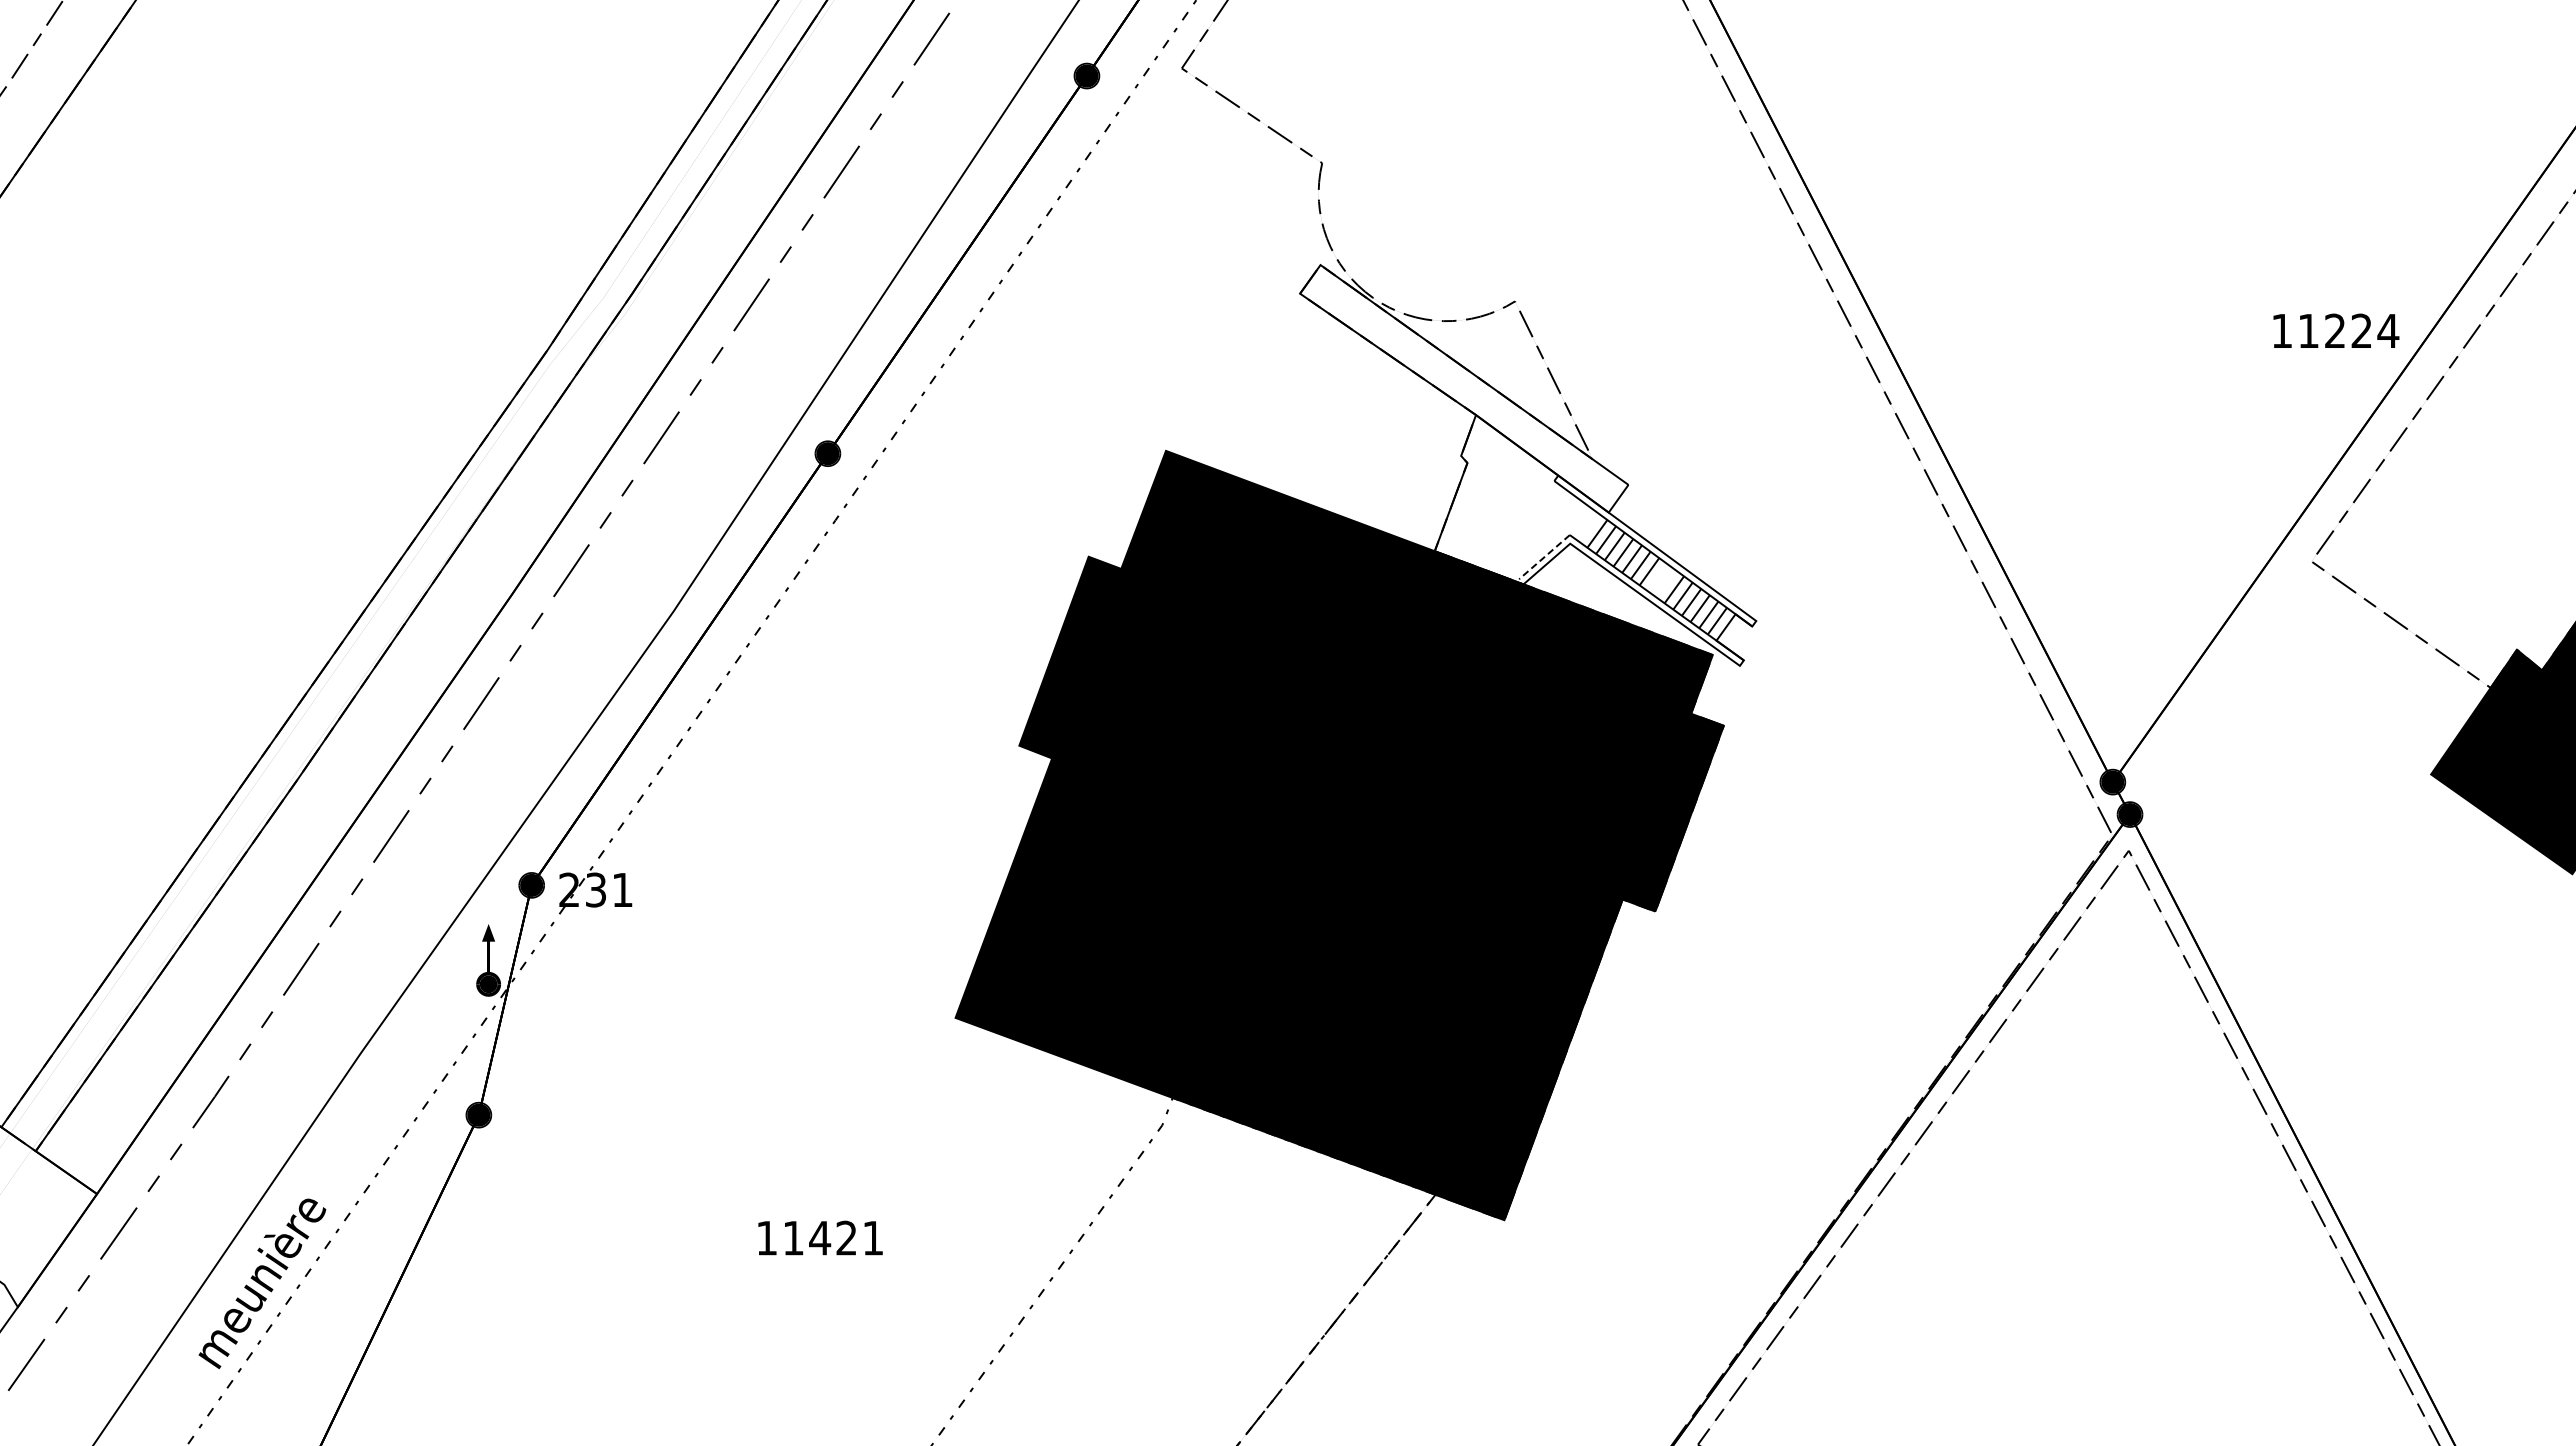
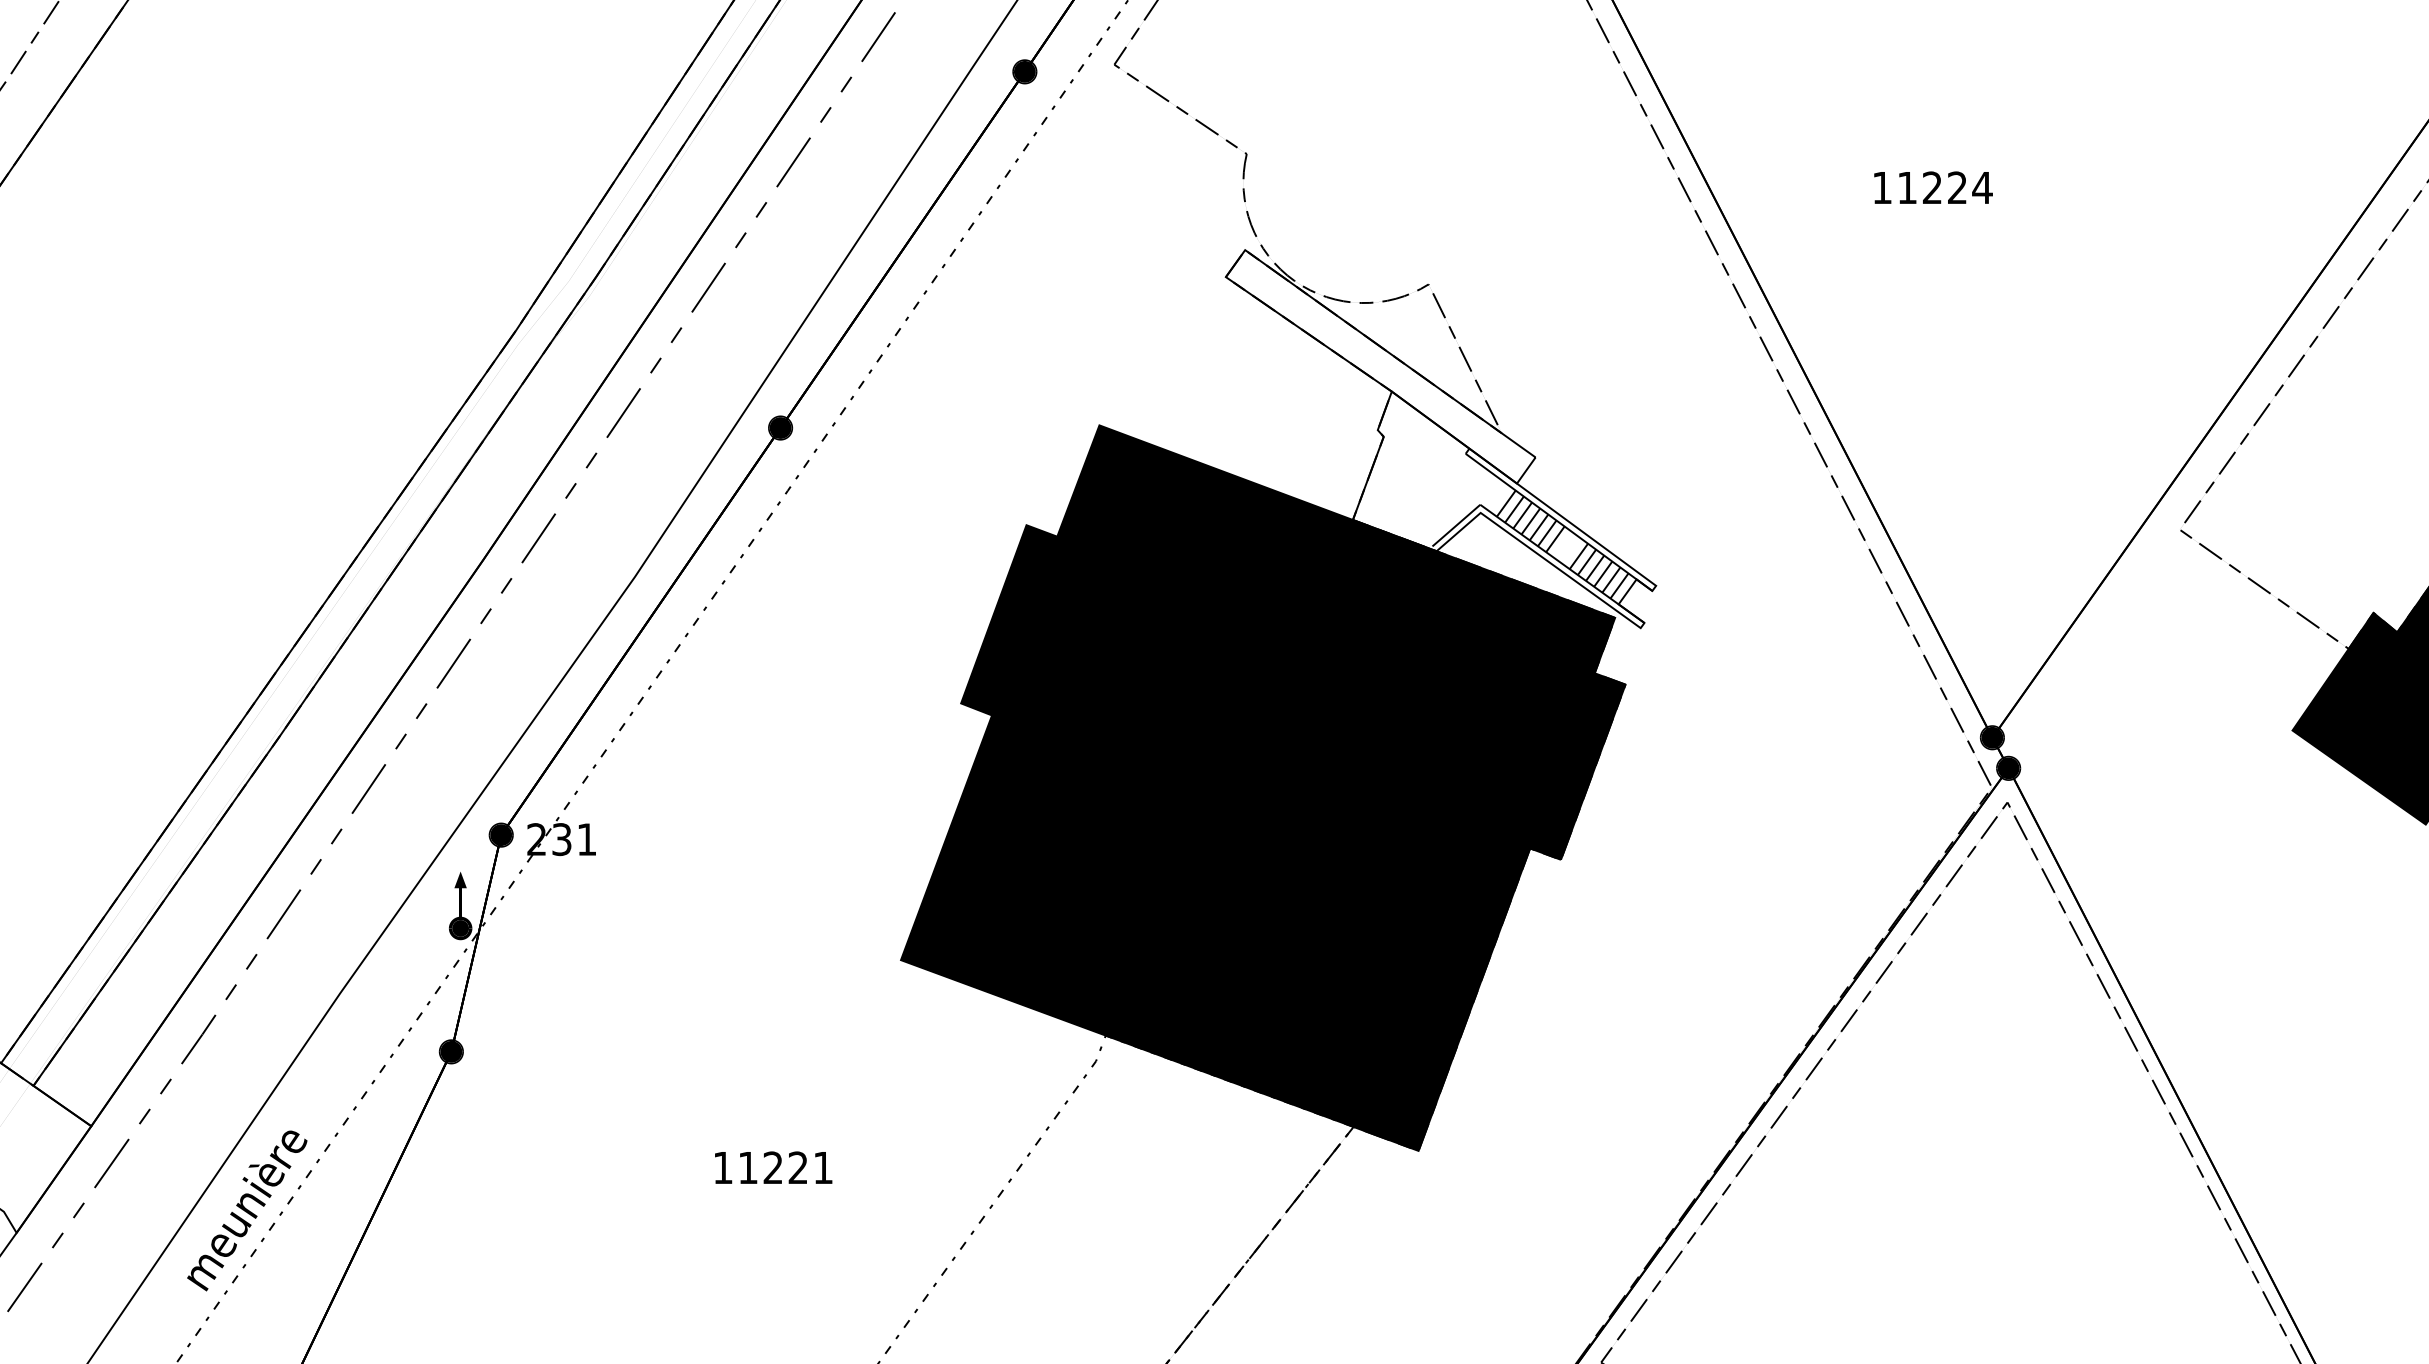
text: (2336, 330) -> (1933, 187), moved
line: (1544, 557) -> (1456, 525), dashed -> solid
text: (820, 1237) -> (773, 1167), 11421 -> 11221

